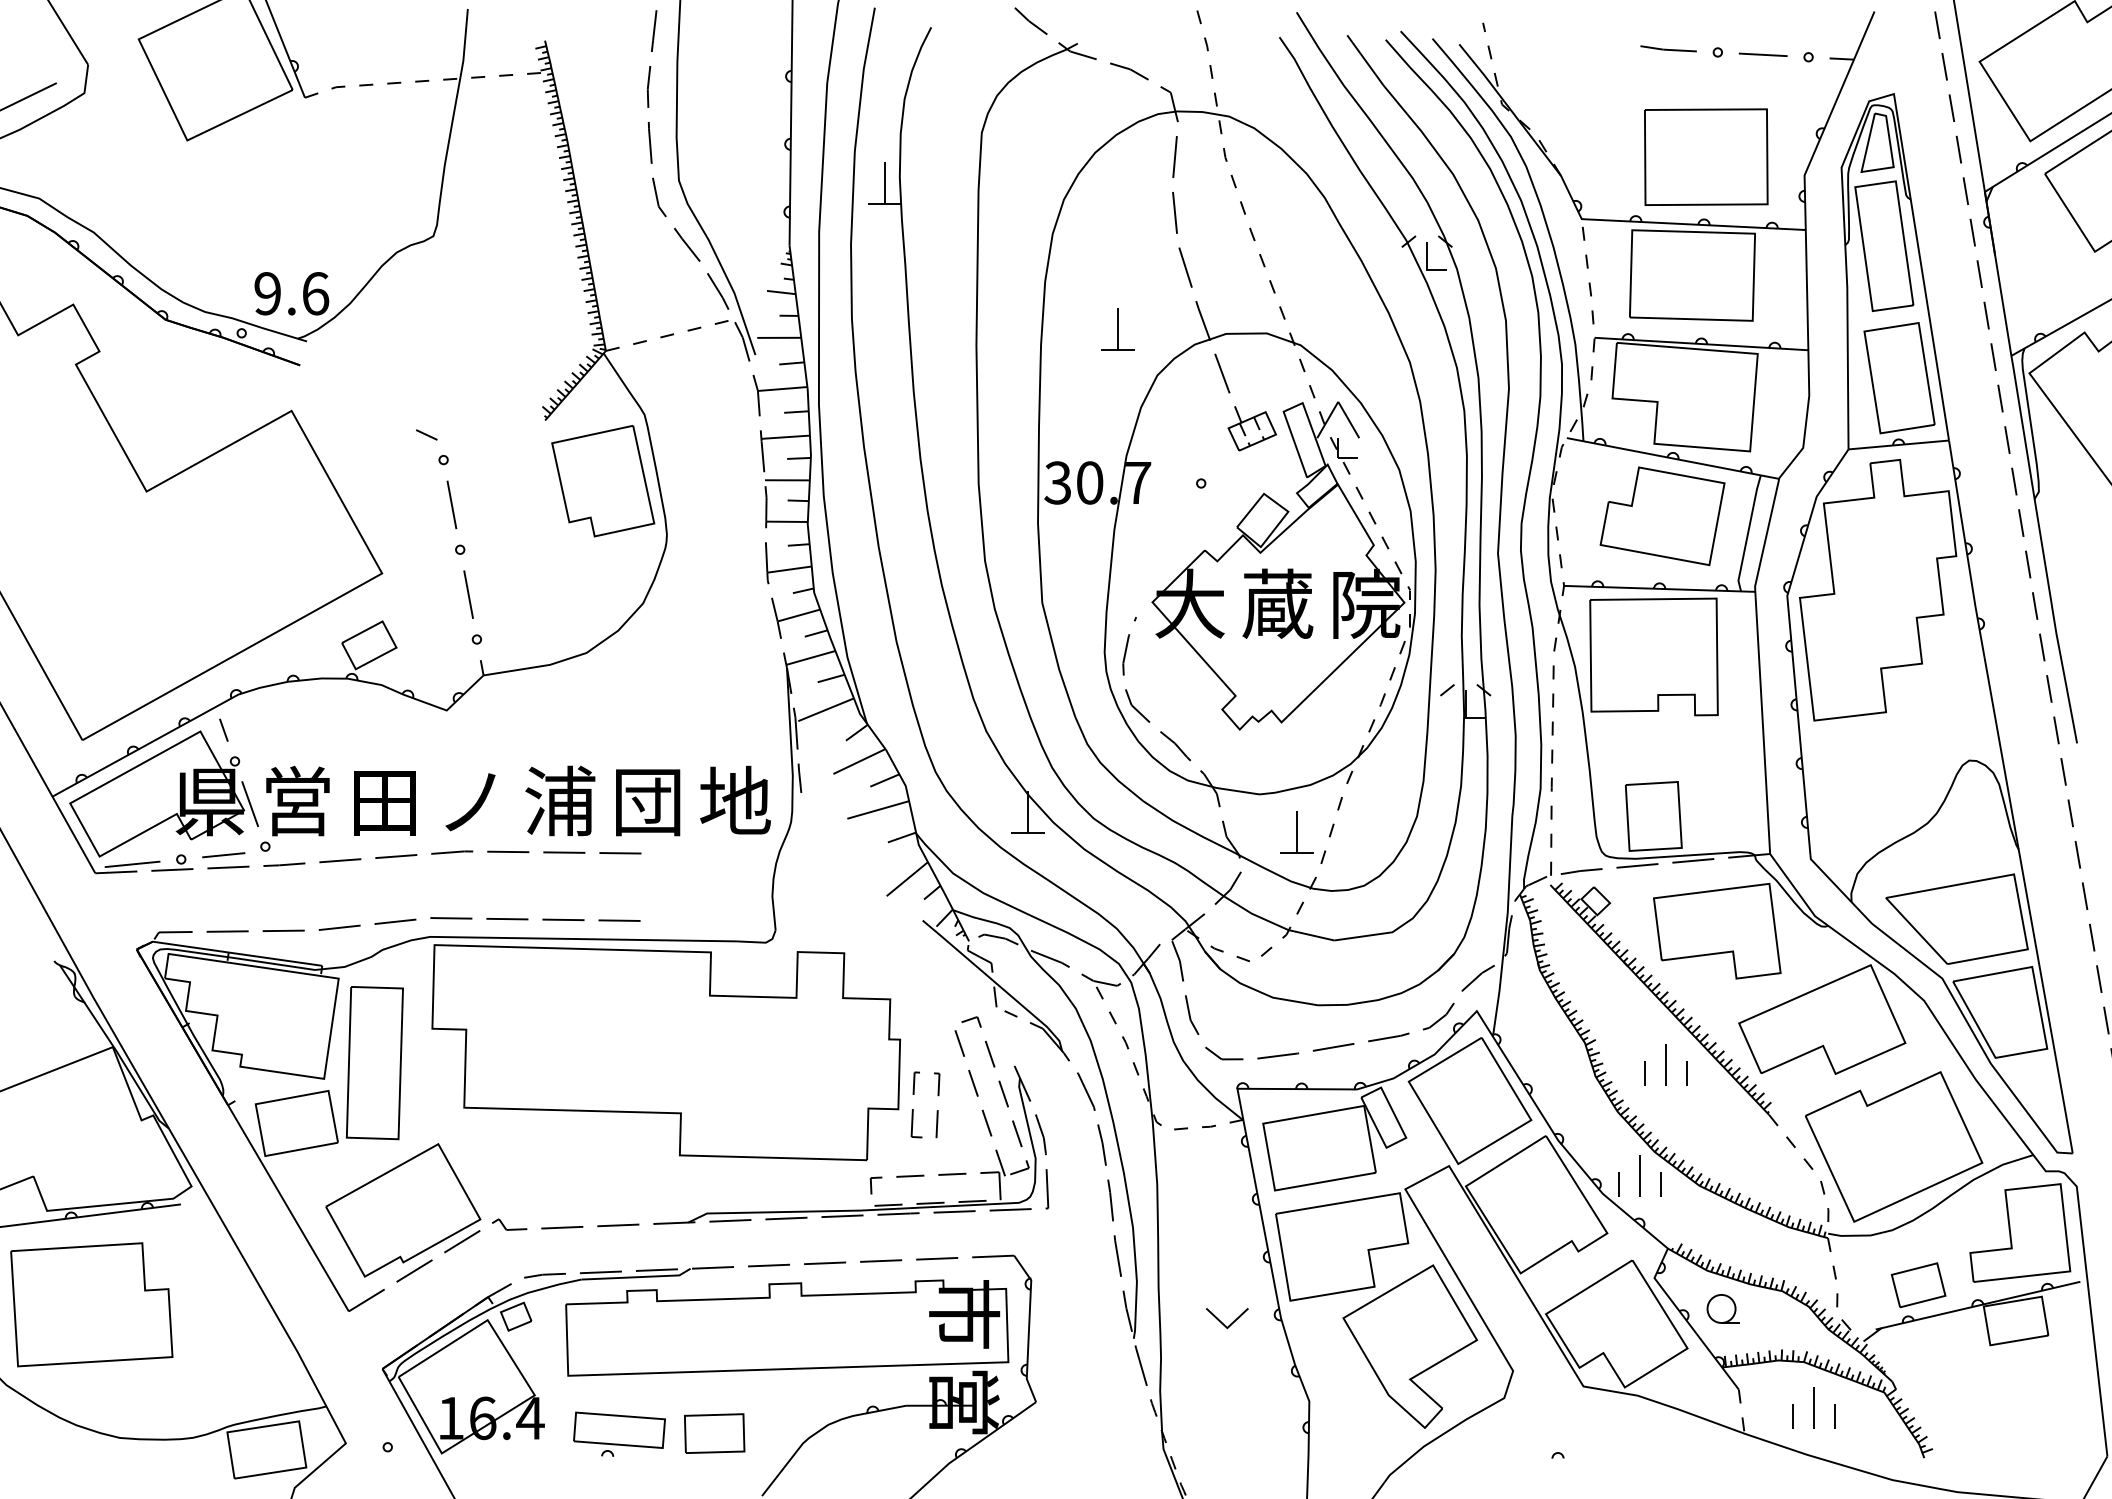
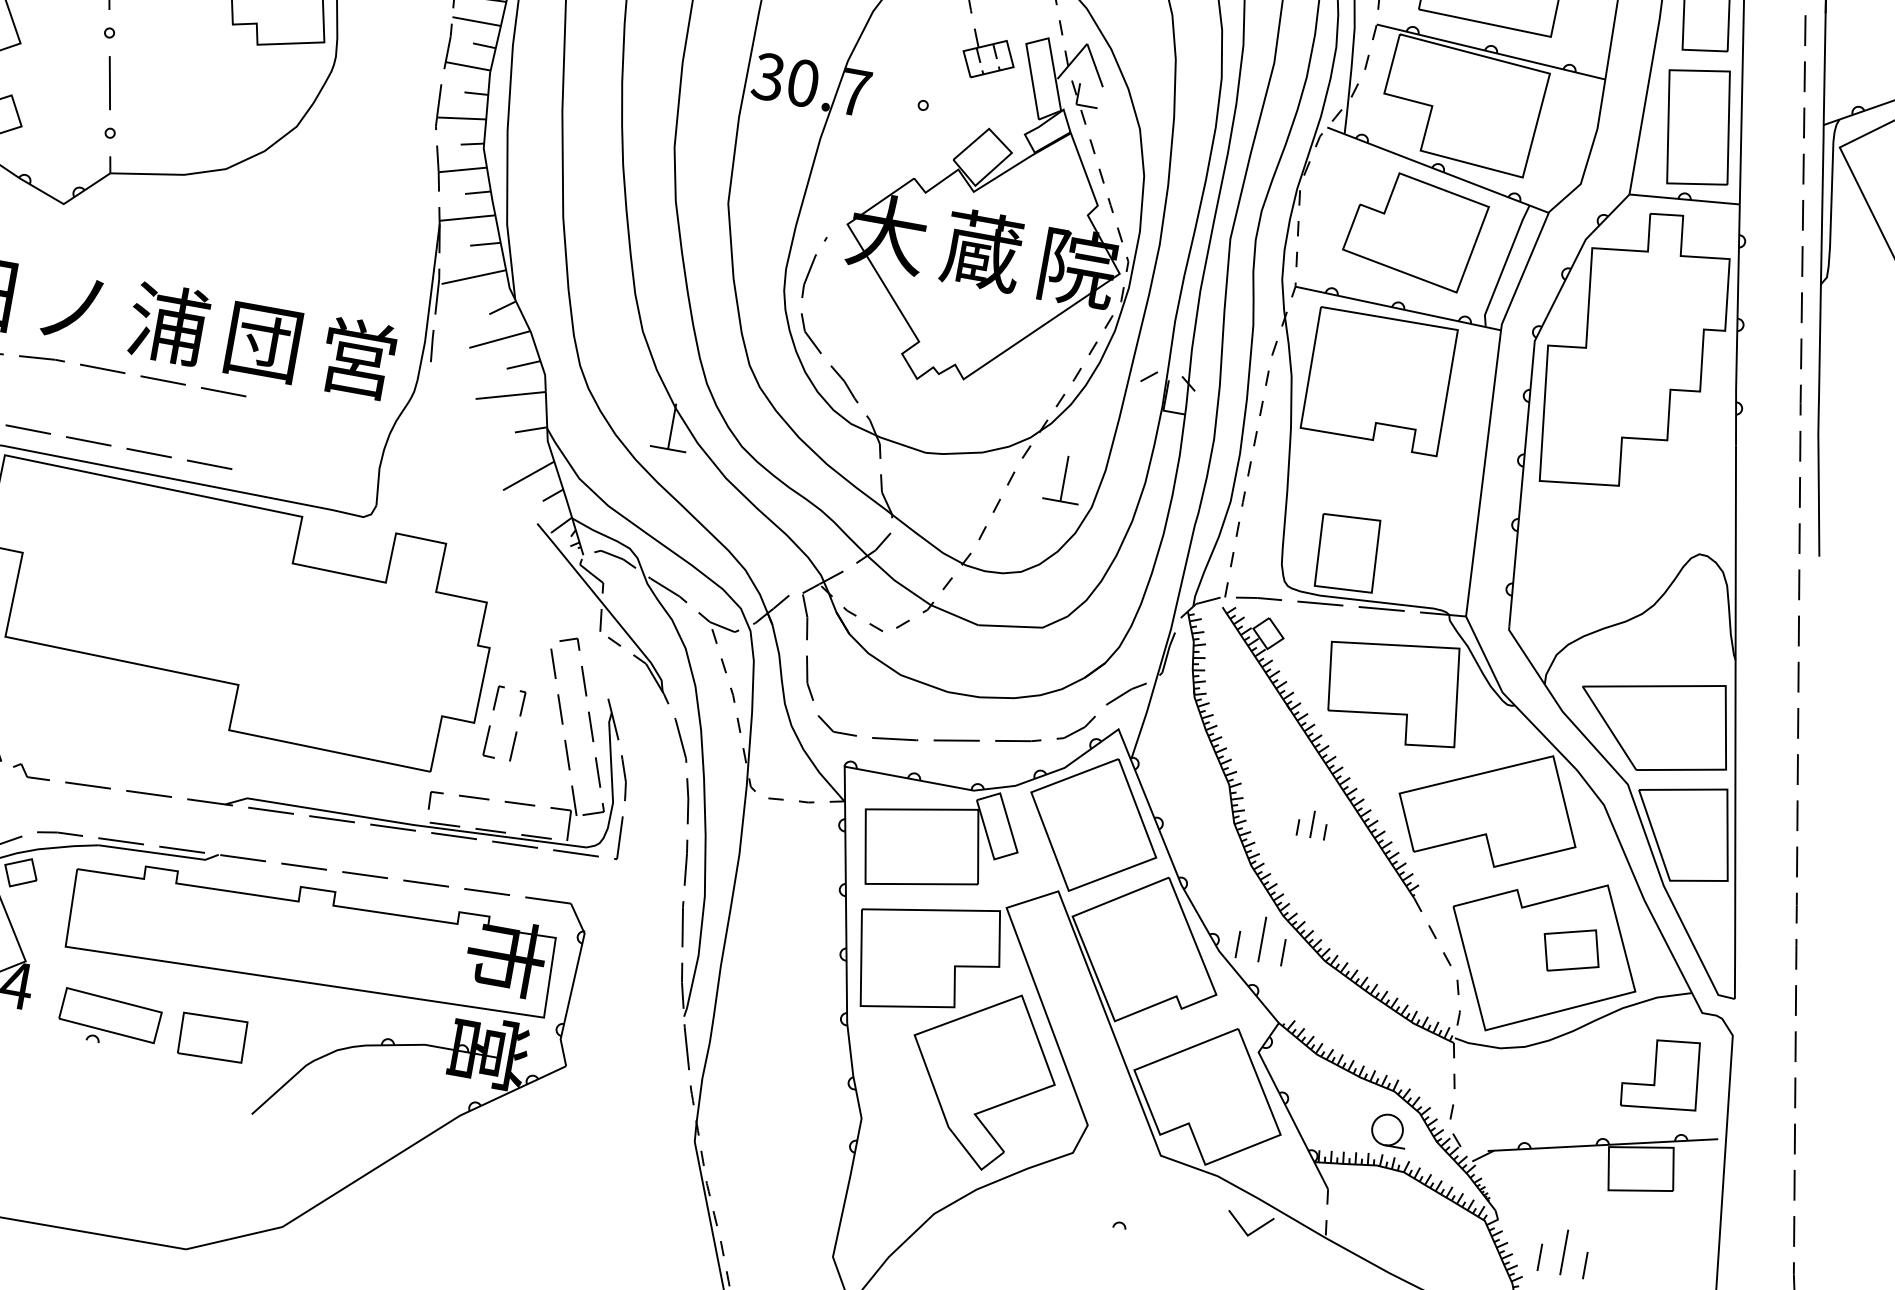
text: (735, 800) -> (358, 357), 地 -> 営
part: (1296, 832) -> (1063, 478), moved
part: (1665, 1064) -> (1312, 823), size x0.6
part: (2020, 1232) -> (1663, 1074), size x0.7
part: (1918, 1285) -> (1571, 950), moved
part: (1722, 1308) -> (1388, 1129), moved
part: (1227, 1318) -> (1249, 1225), moved
part: (1813, 1407) -> (1564, 1251), moved

